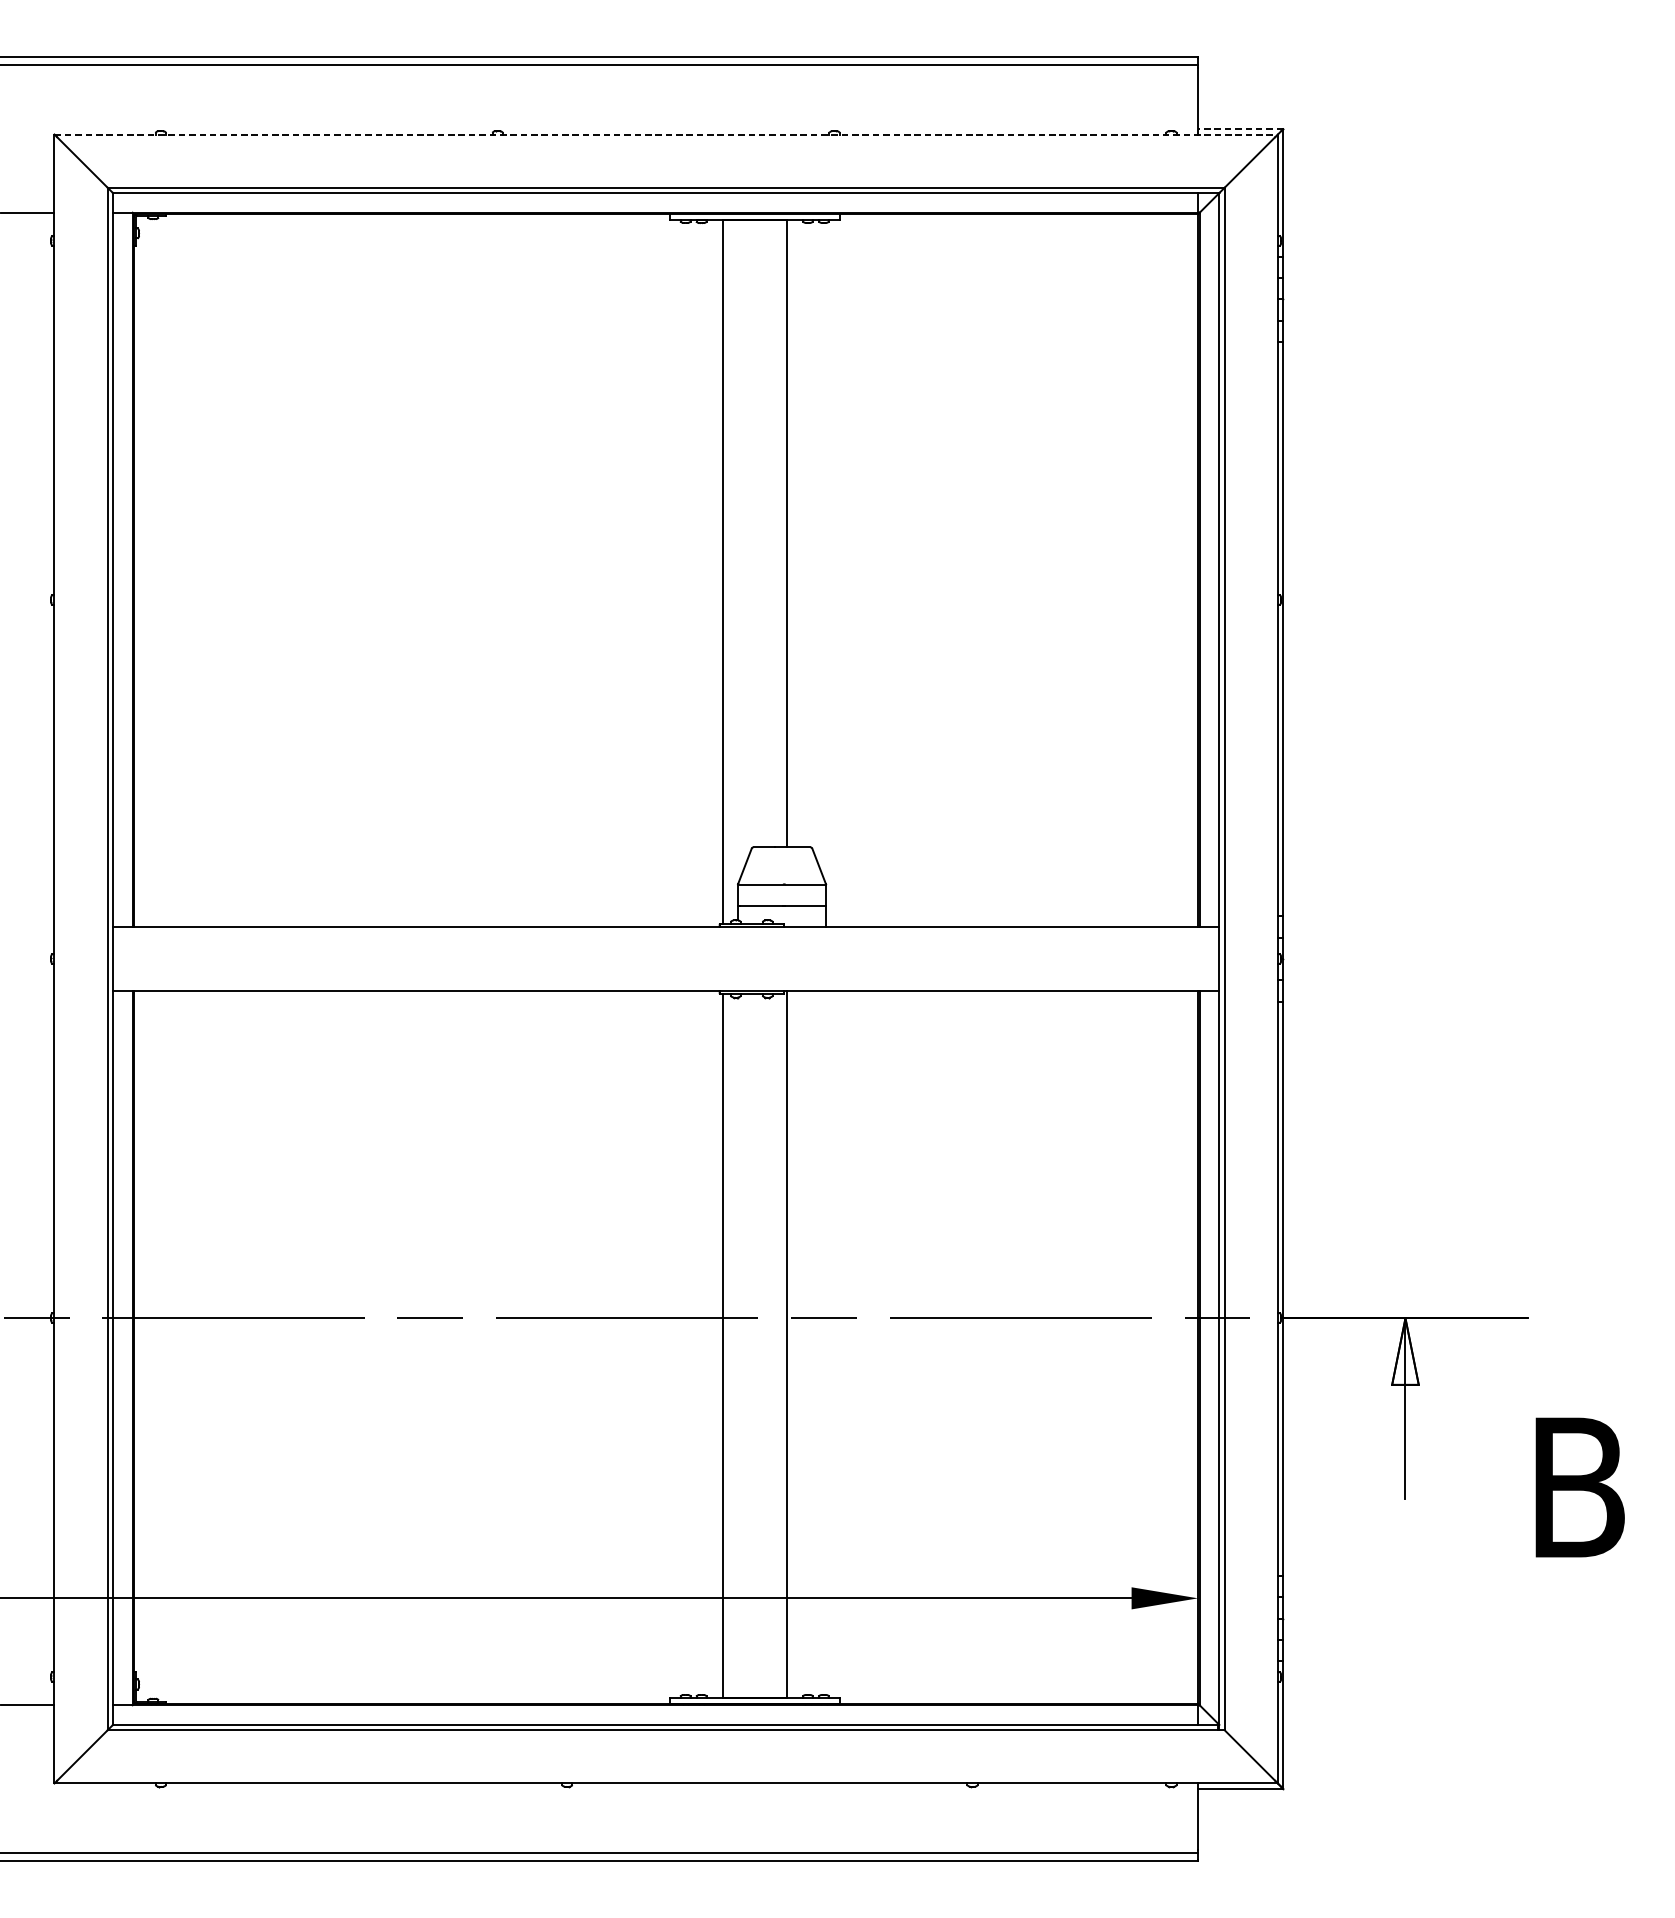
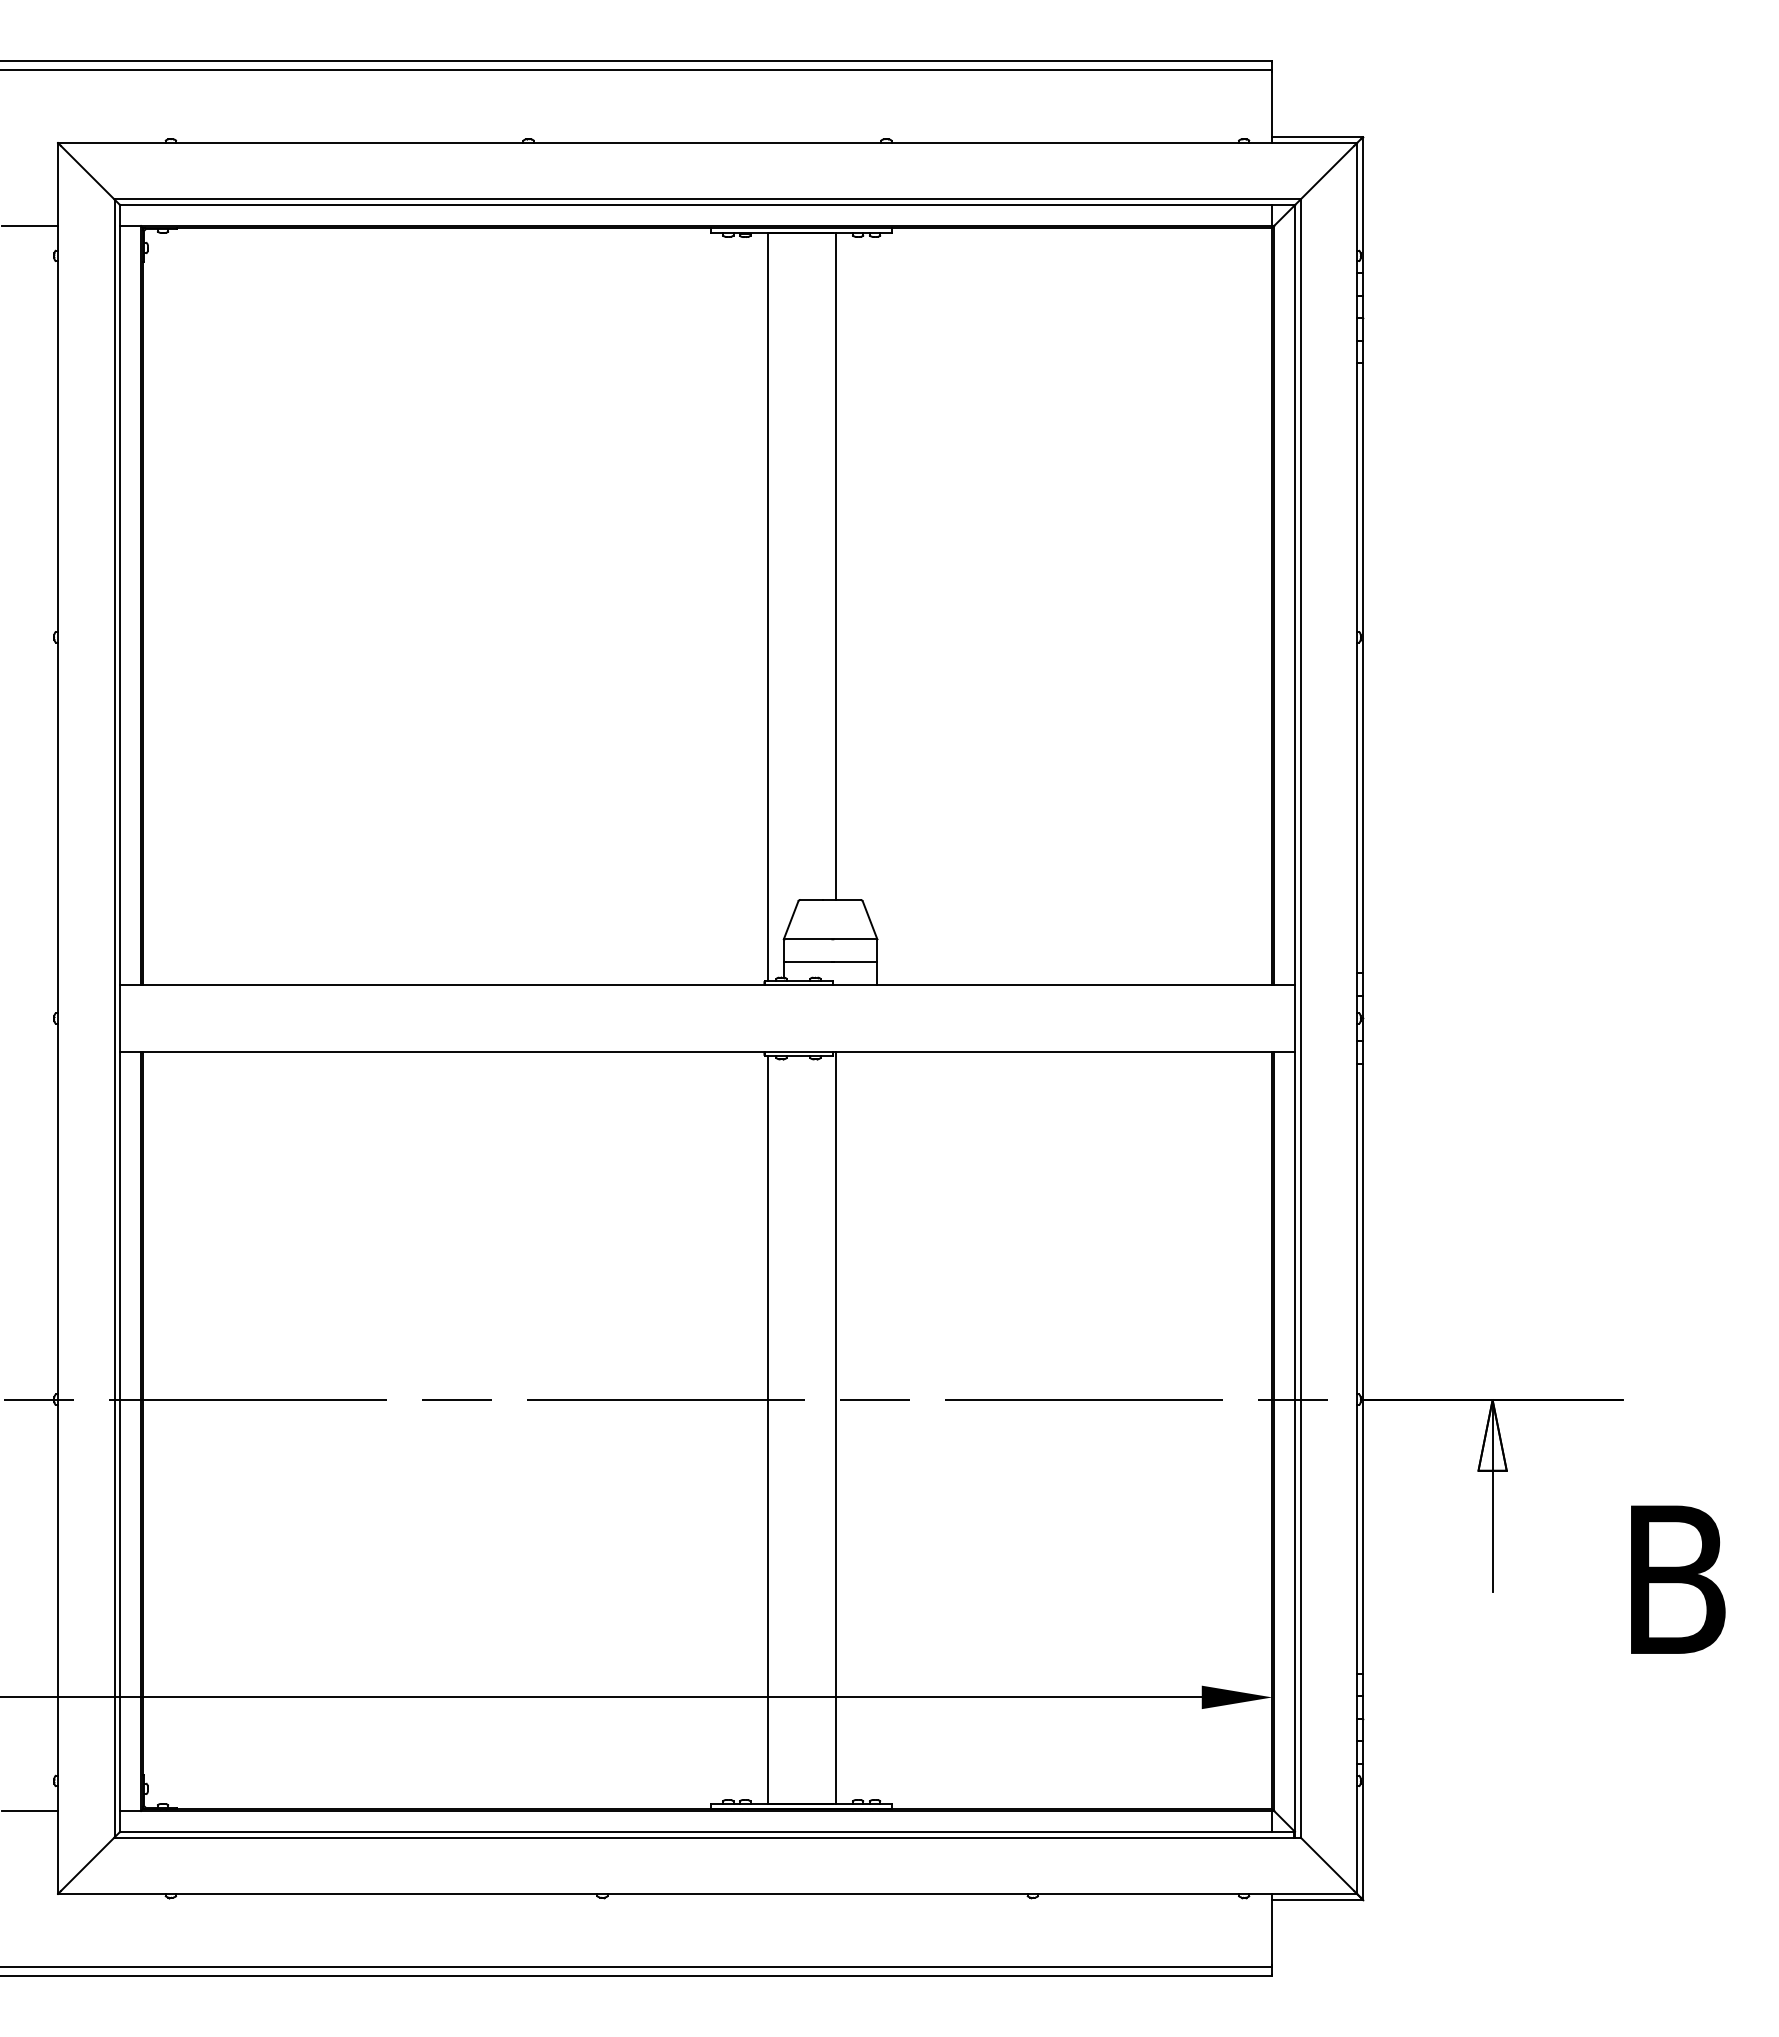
line: (1240, 129) -> (1317, 137), dashed -> solid
line: (666, 135) -> (707, 143), dashed -> solid

